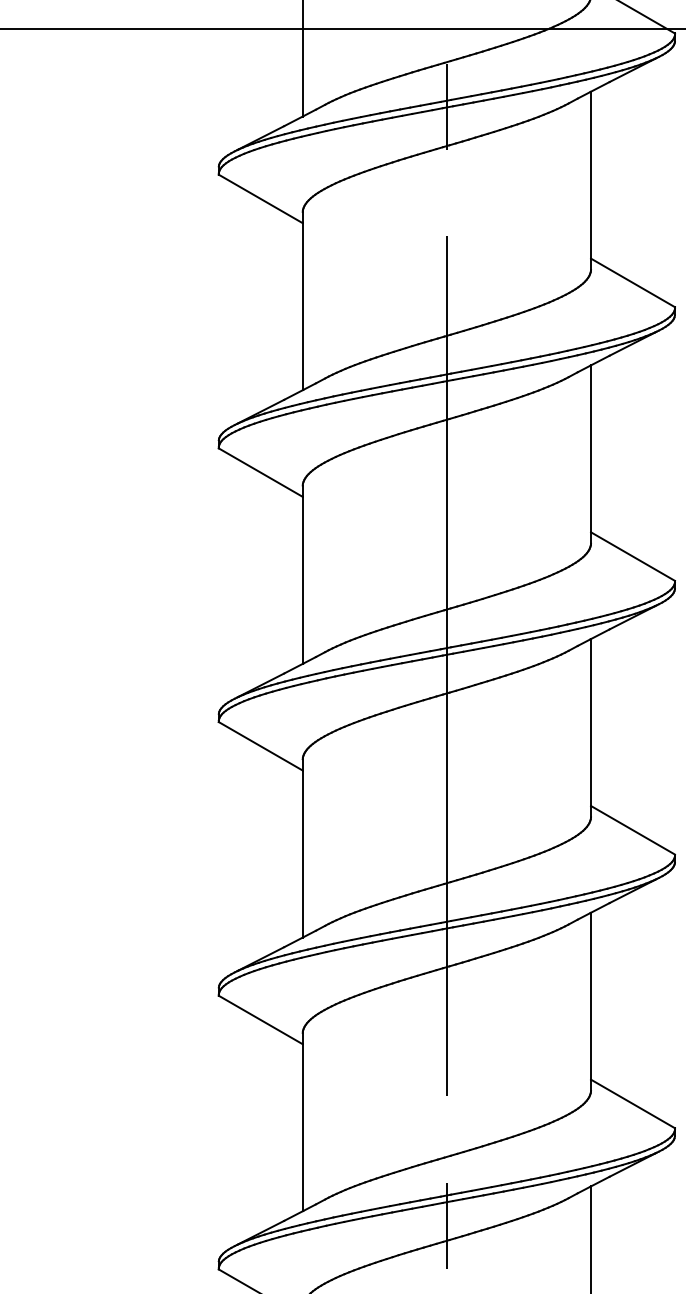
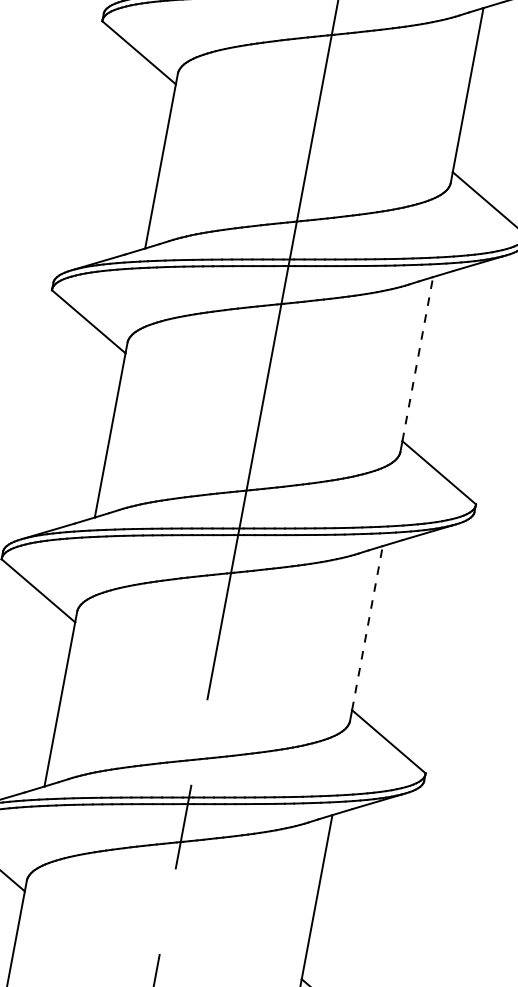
line: (591, 722) -> (418, 359), solid -> dashed
line: (591, 995) -> (368, 627), solid -> dashed

